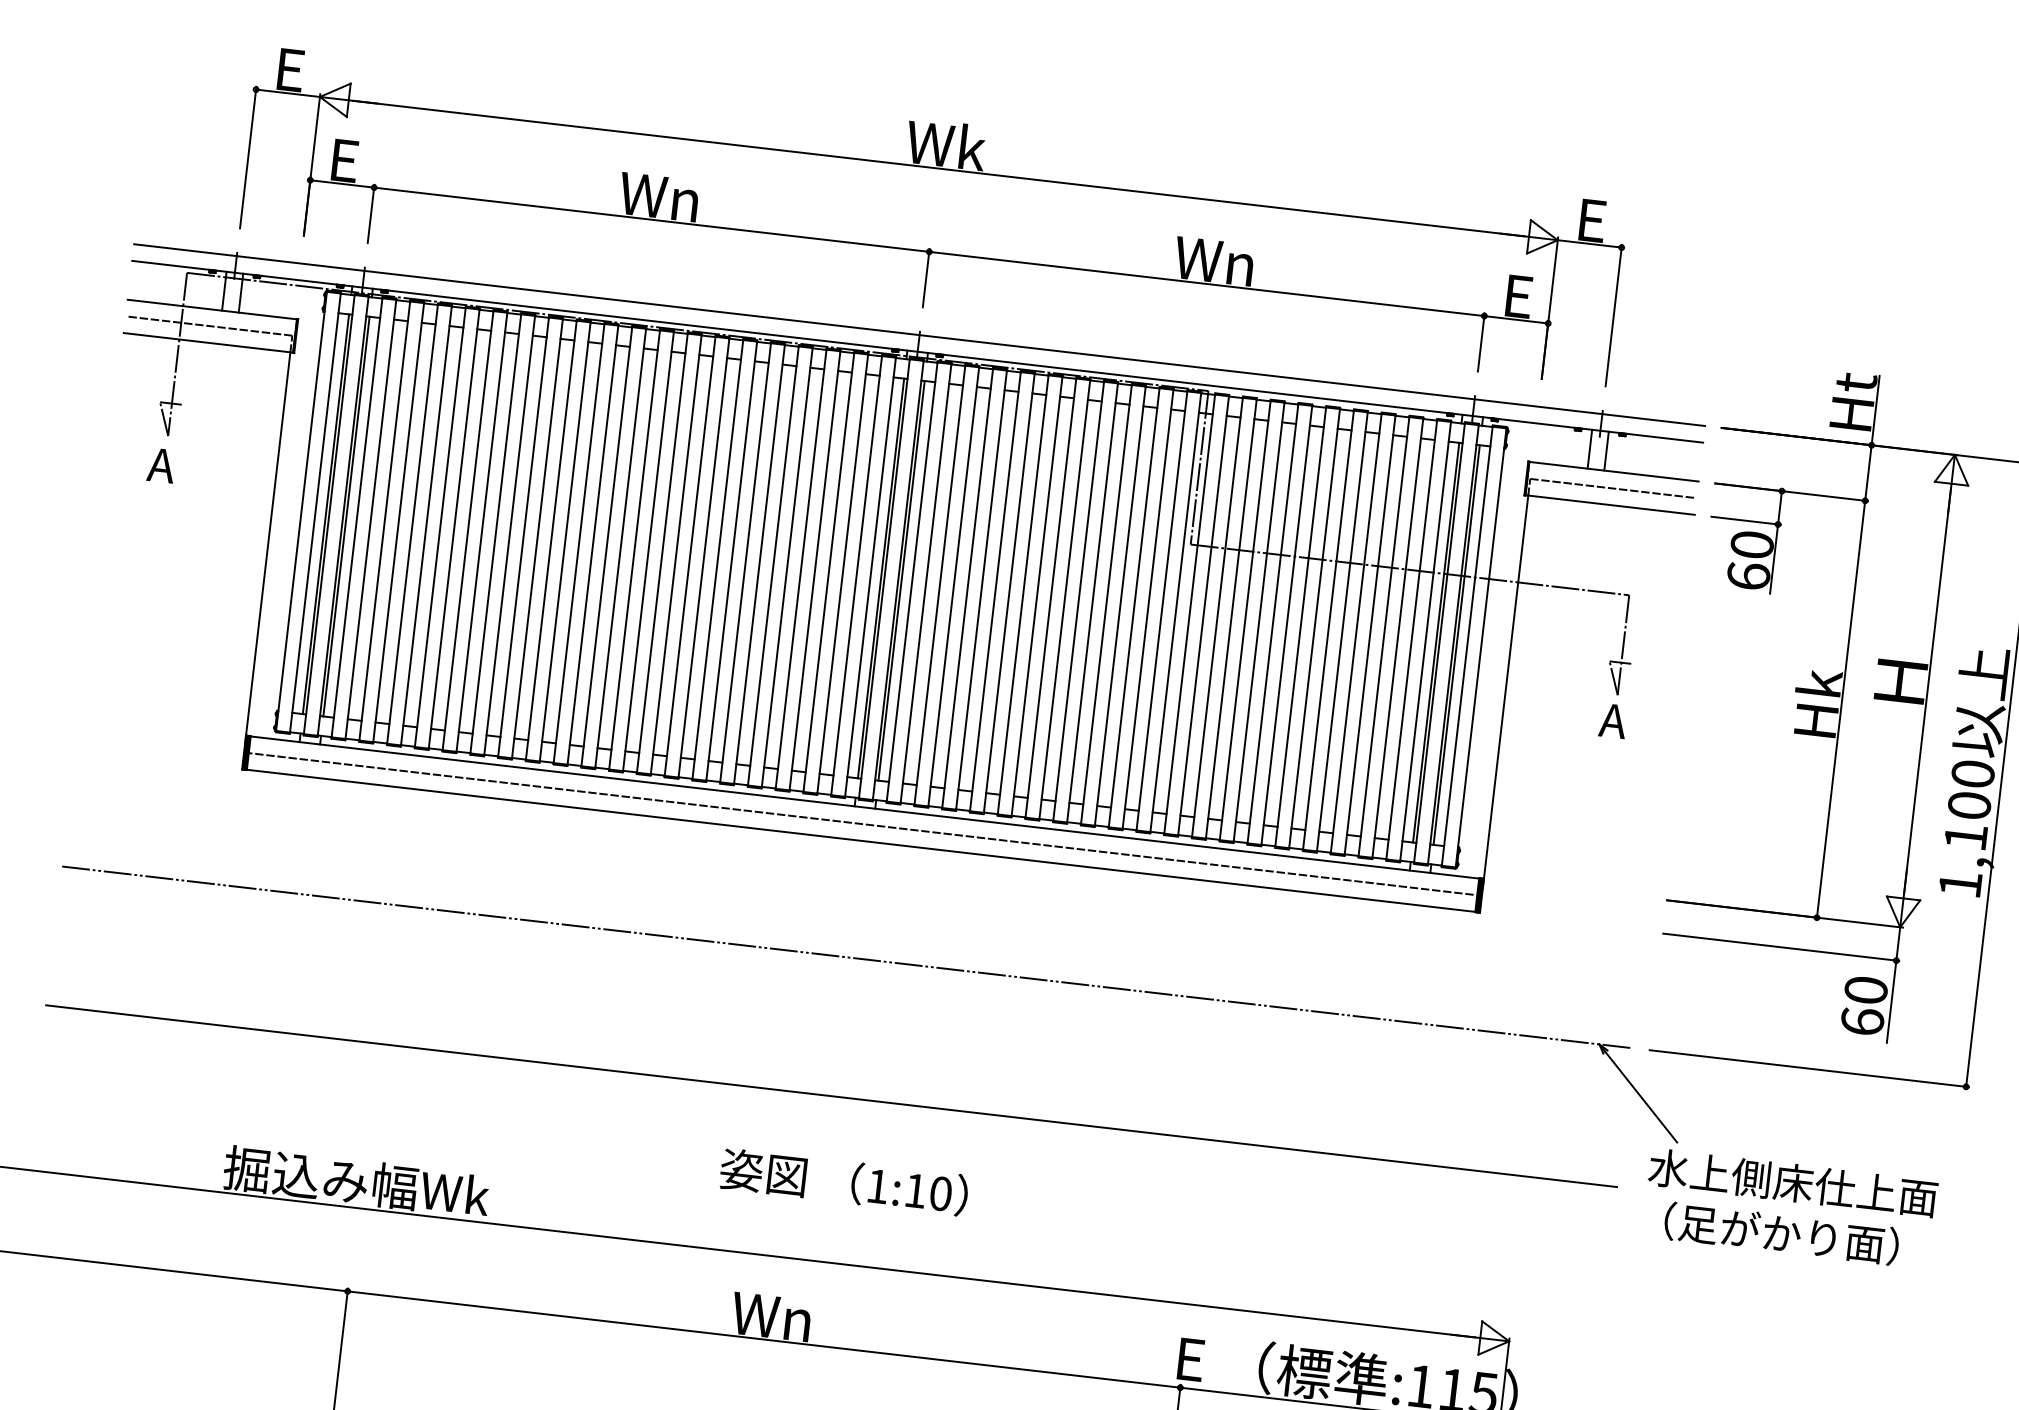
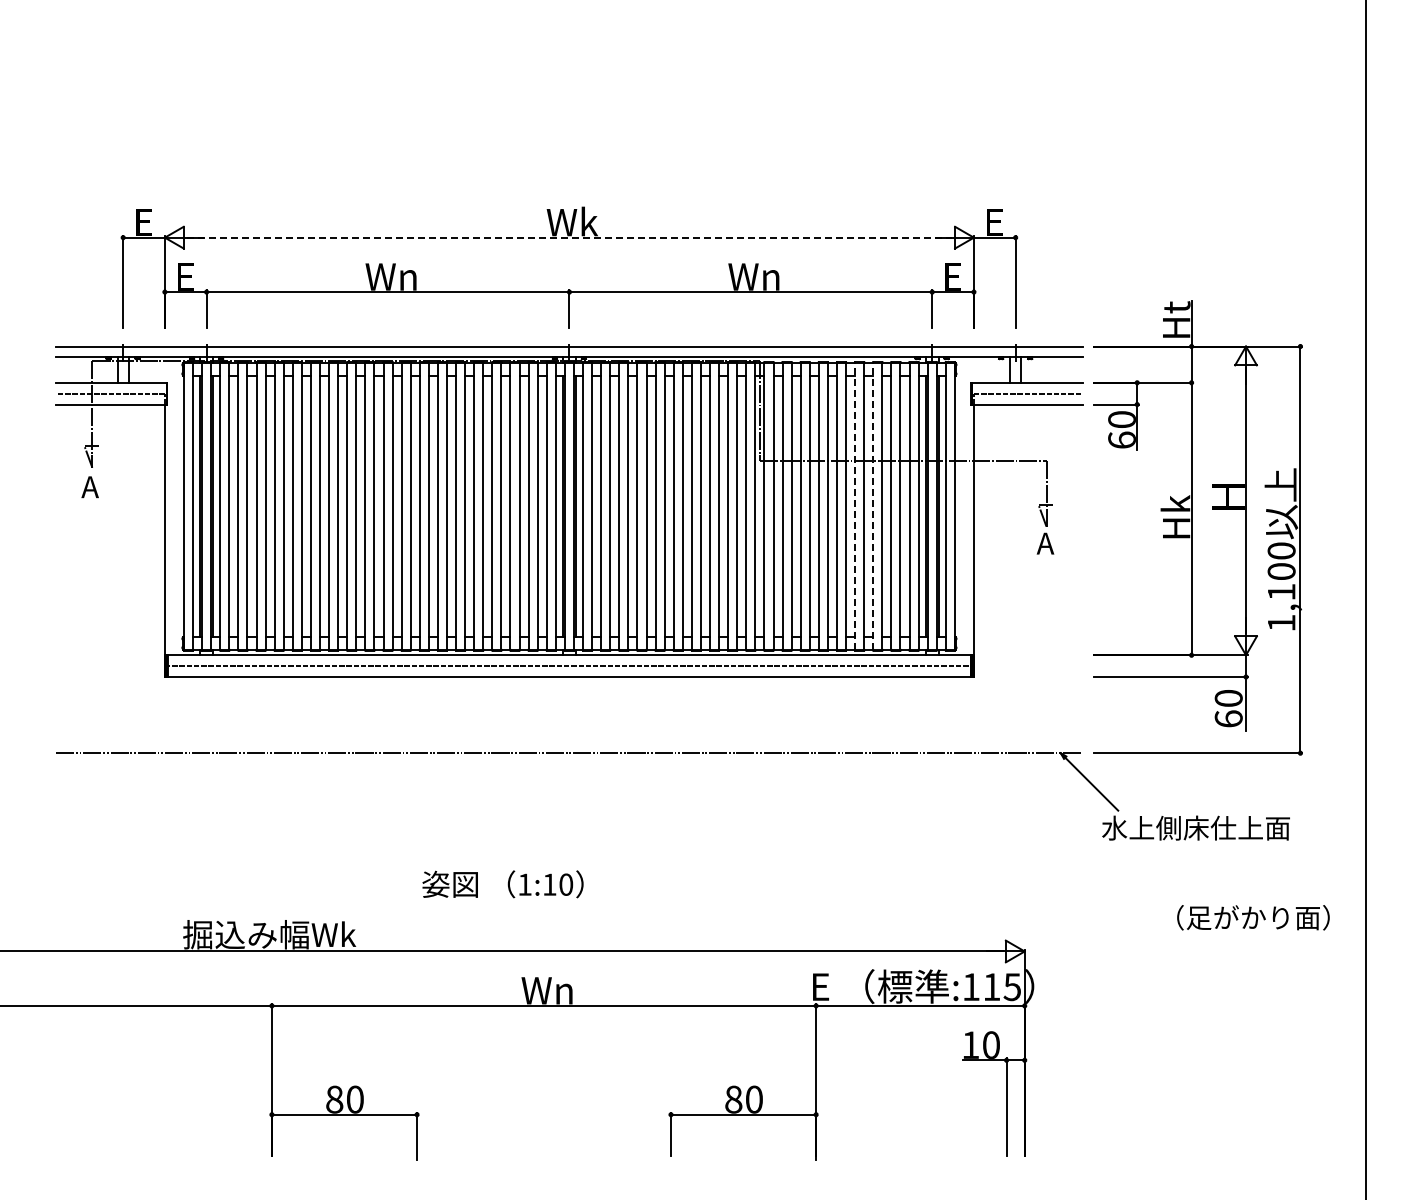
line: (939, 168) -> (569, 237), solid -> dashed
line: (1329, 629) -> (855, 505), solid -> dashed
line: (1356, 632) -> (873, 505), solid -> dashed
line: (831, 1095) -> (569, 843), removed
text: (843, 1182) -> (502, 884), moved
text: (1781, 1233) -> (1253, 917), moved

